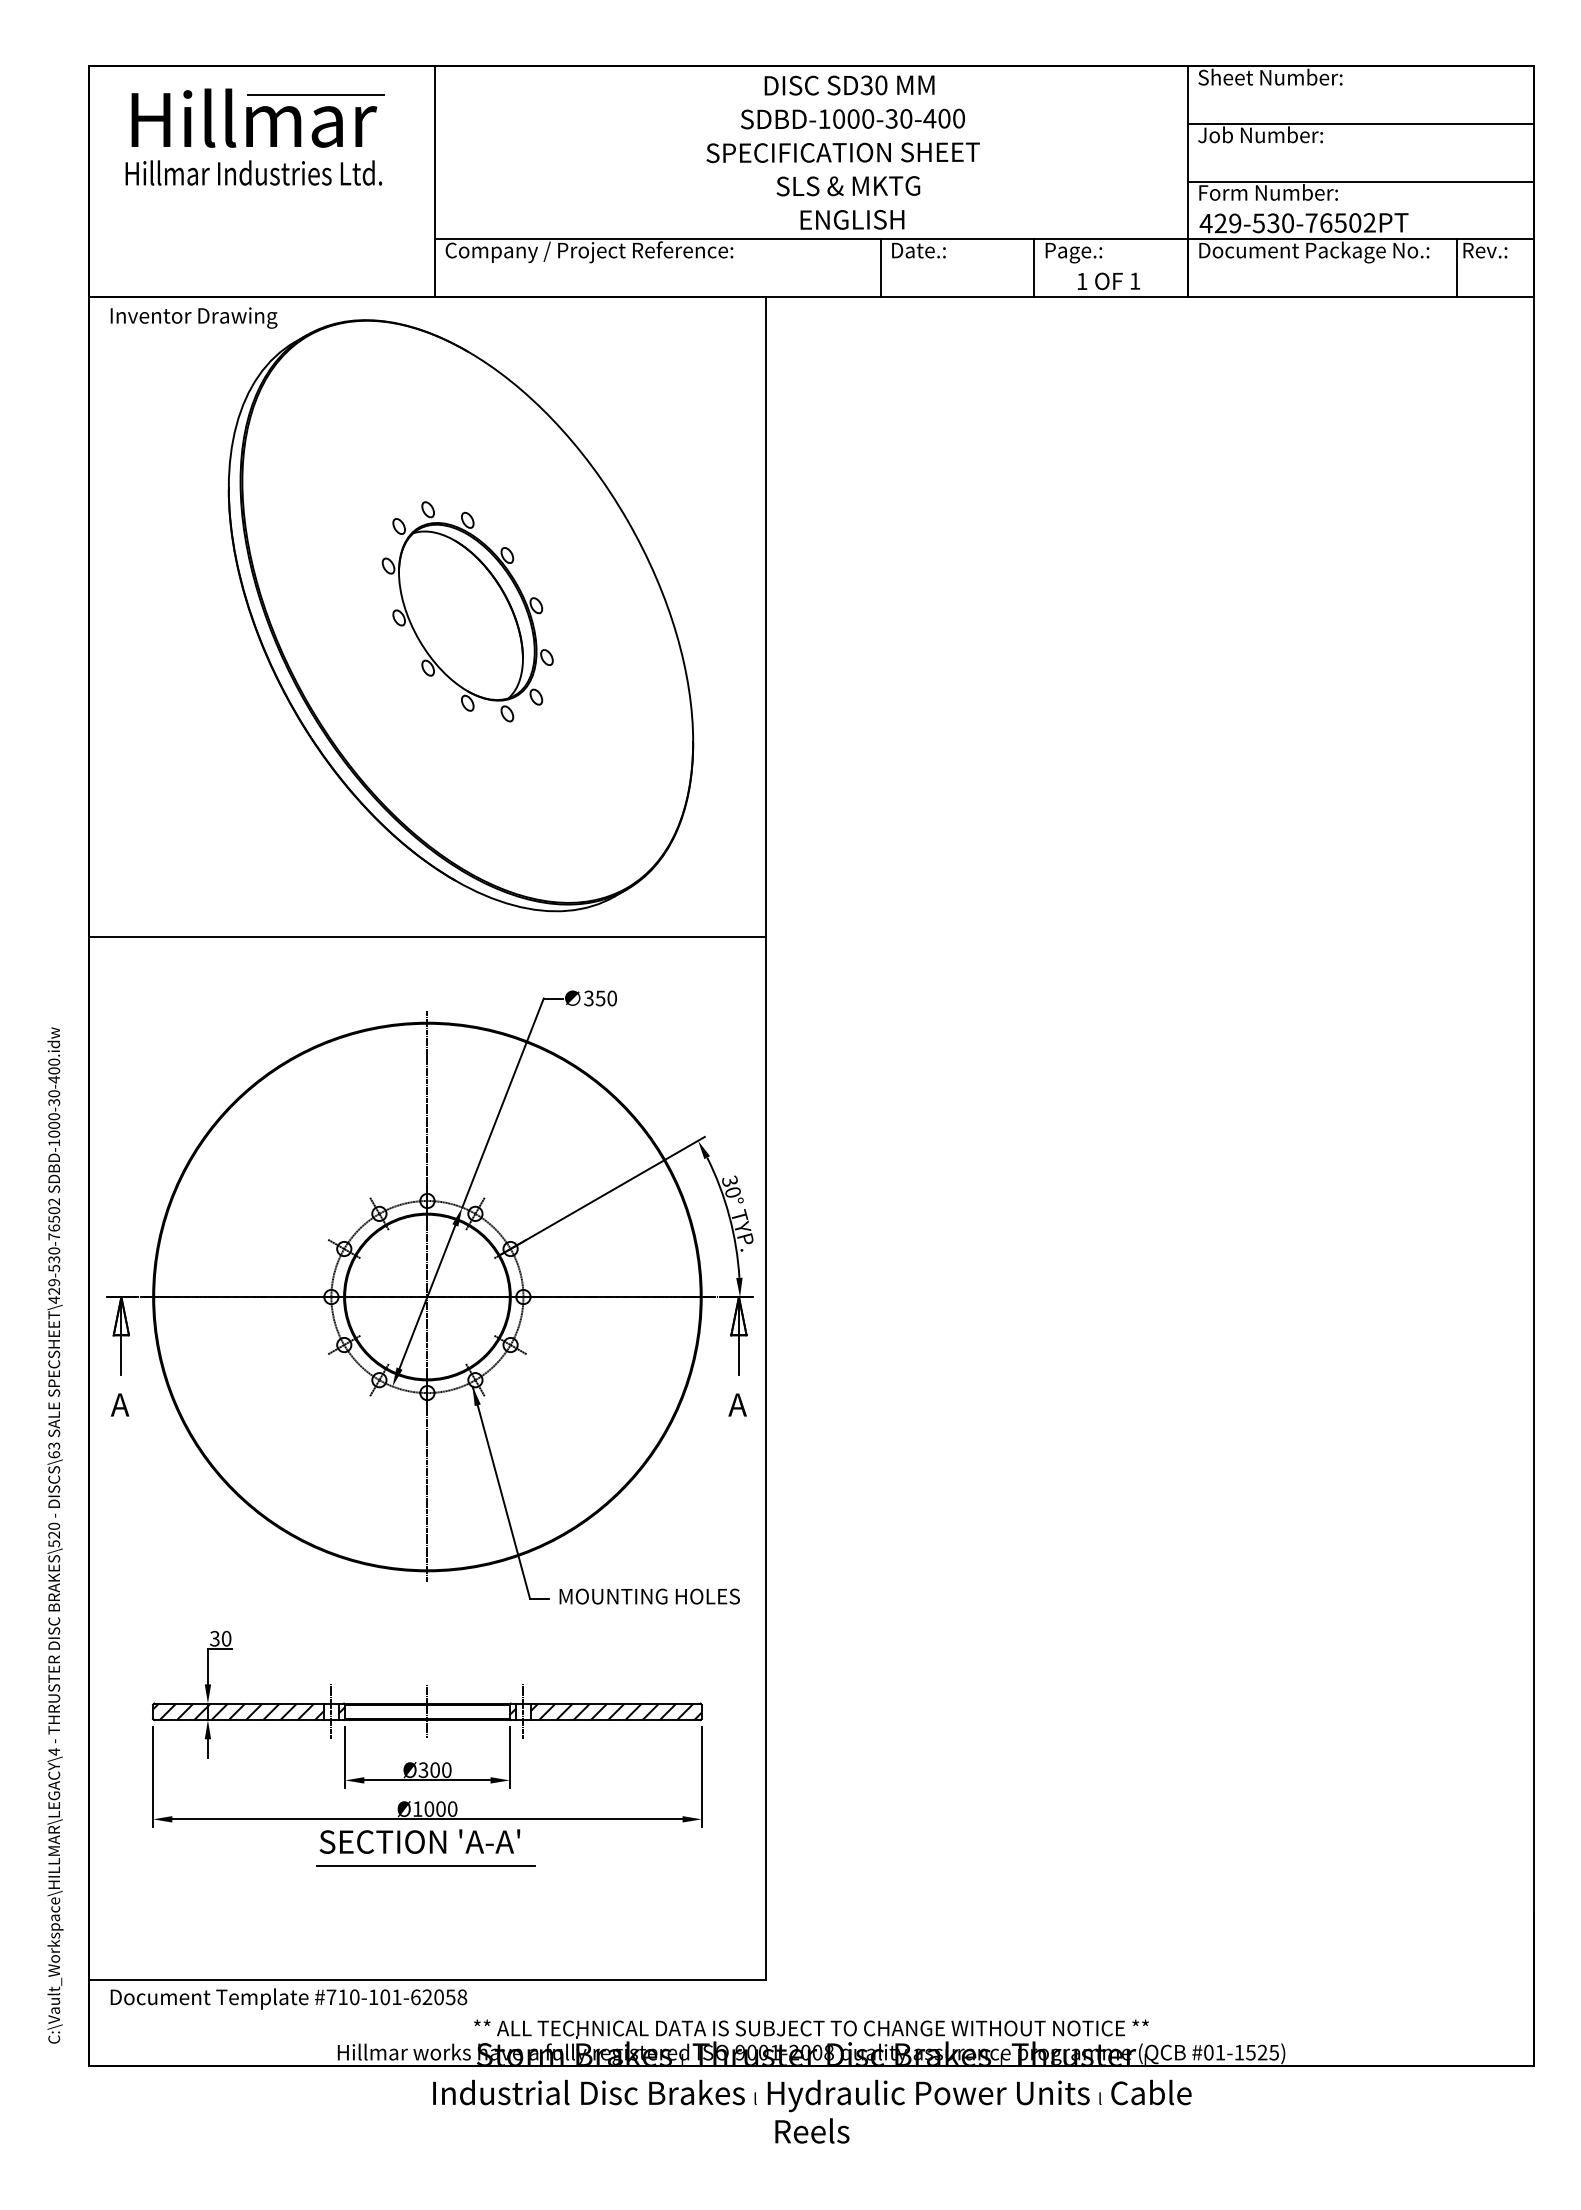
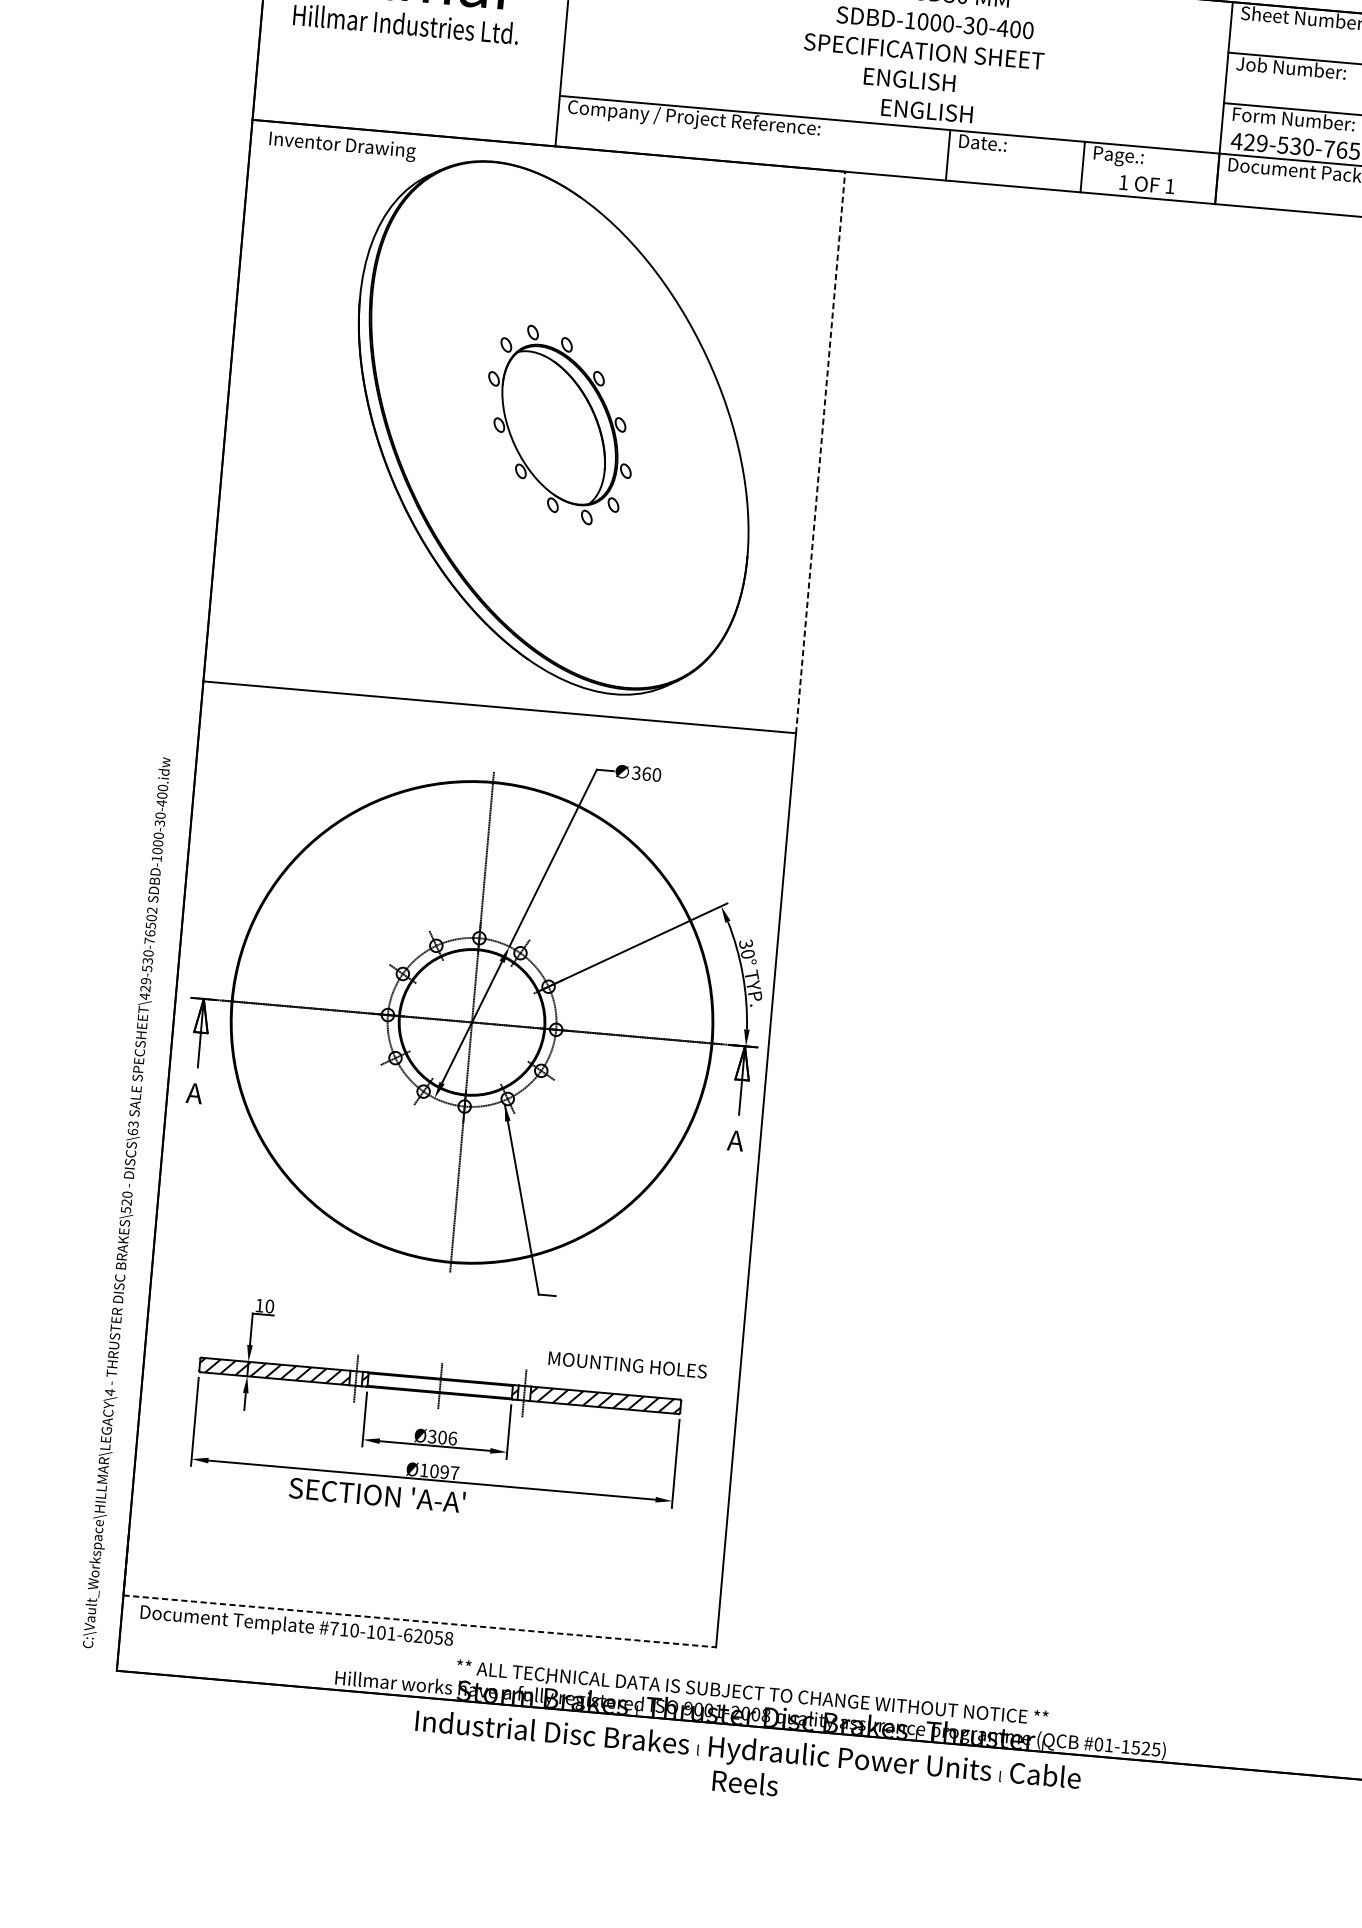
text: (848, 186) -> (926, 81), SLS & MKTG -> ENGLISH
line: (765, 616) -> (820, 451), solid -> dashed
text: (600, 998) -> (646, 774), 350 -> 360
text: (649, 1596) -> (627, 1364), moved
text: (214, 1638) -> (259, 1305), 30 -> 10
text: (446, 1769) -> (452, 1437), Ø300 -> Ø306
text: (446, 1808) -> (449, 1472), Ø1000 -> Ø1097
text: (419, 1841) -> (376, 1494), moved
line: (425, 1865) -> (426, 1520), removed
line: (428, 1980) -> (420, 1621), solid -> dashed

